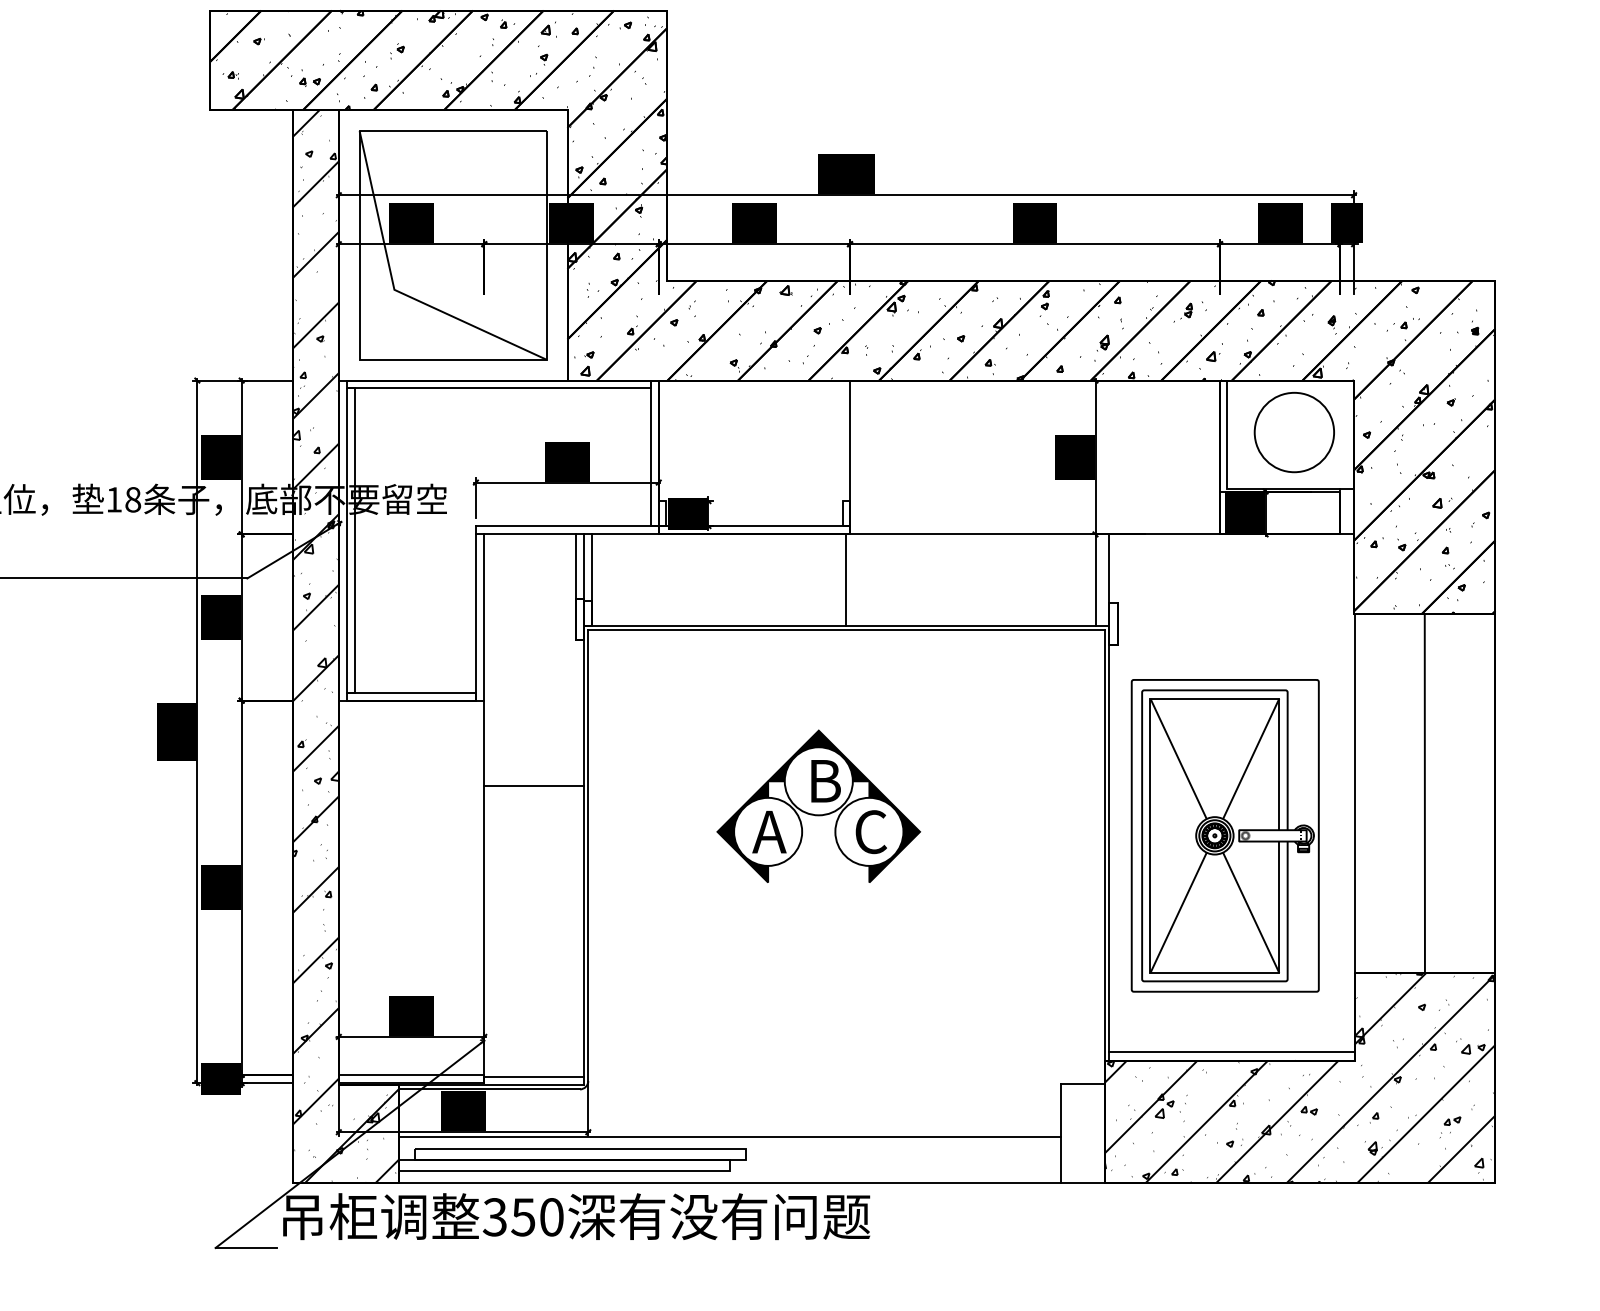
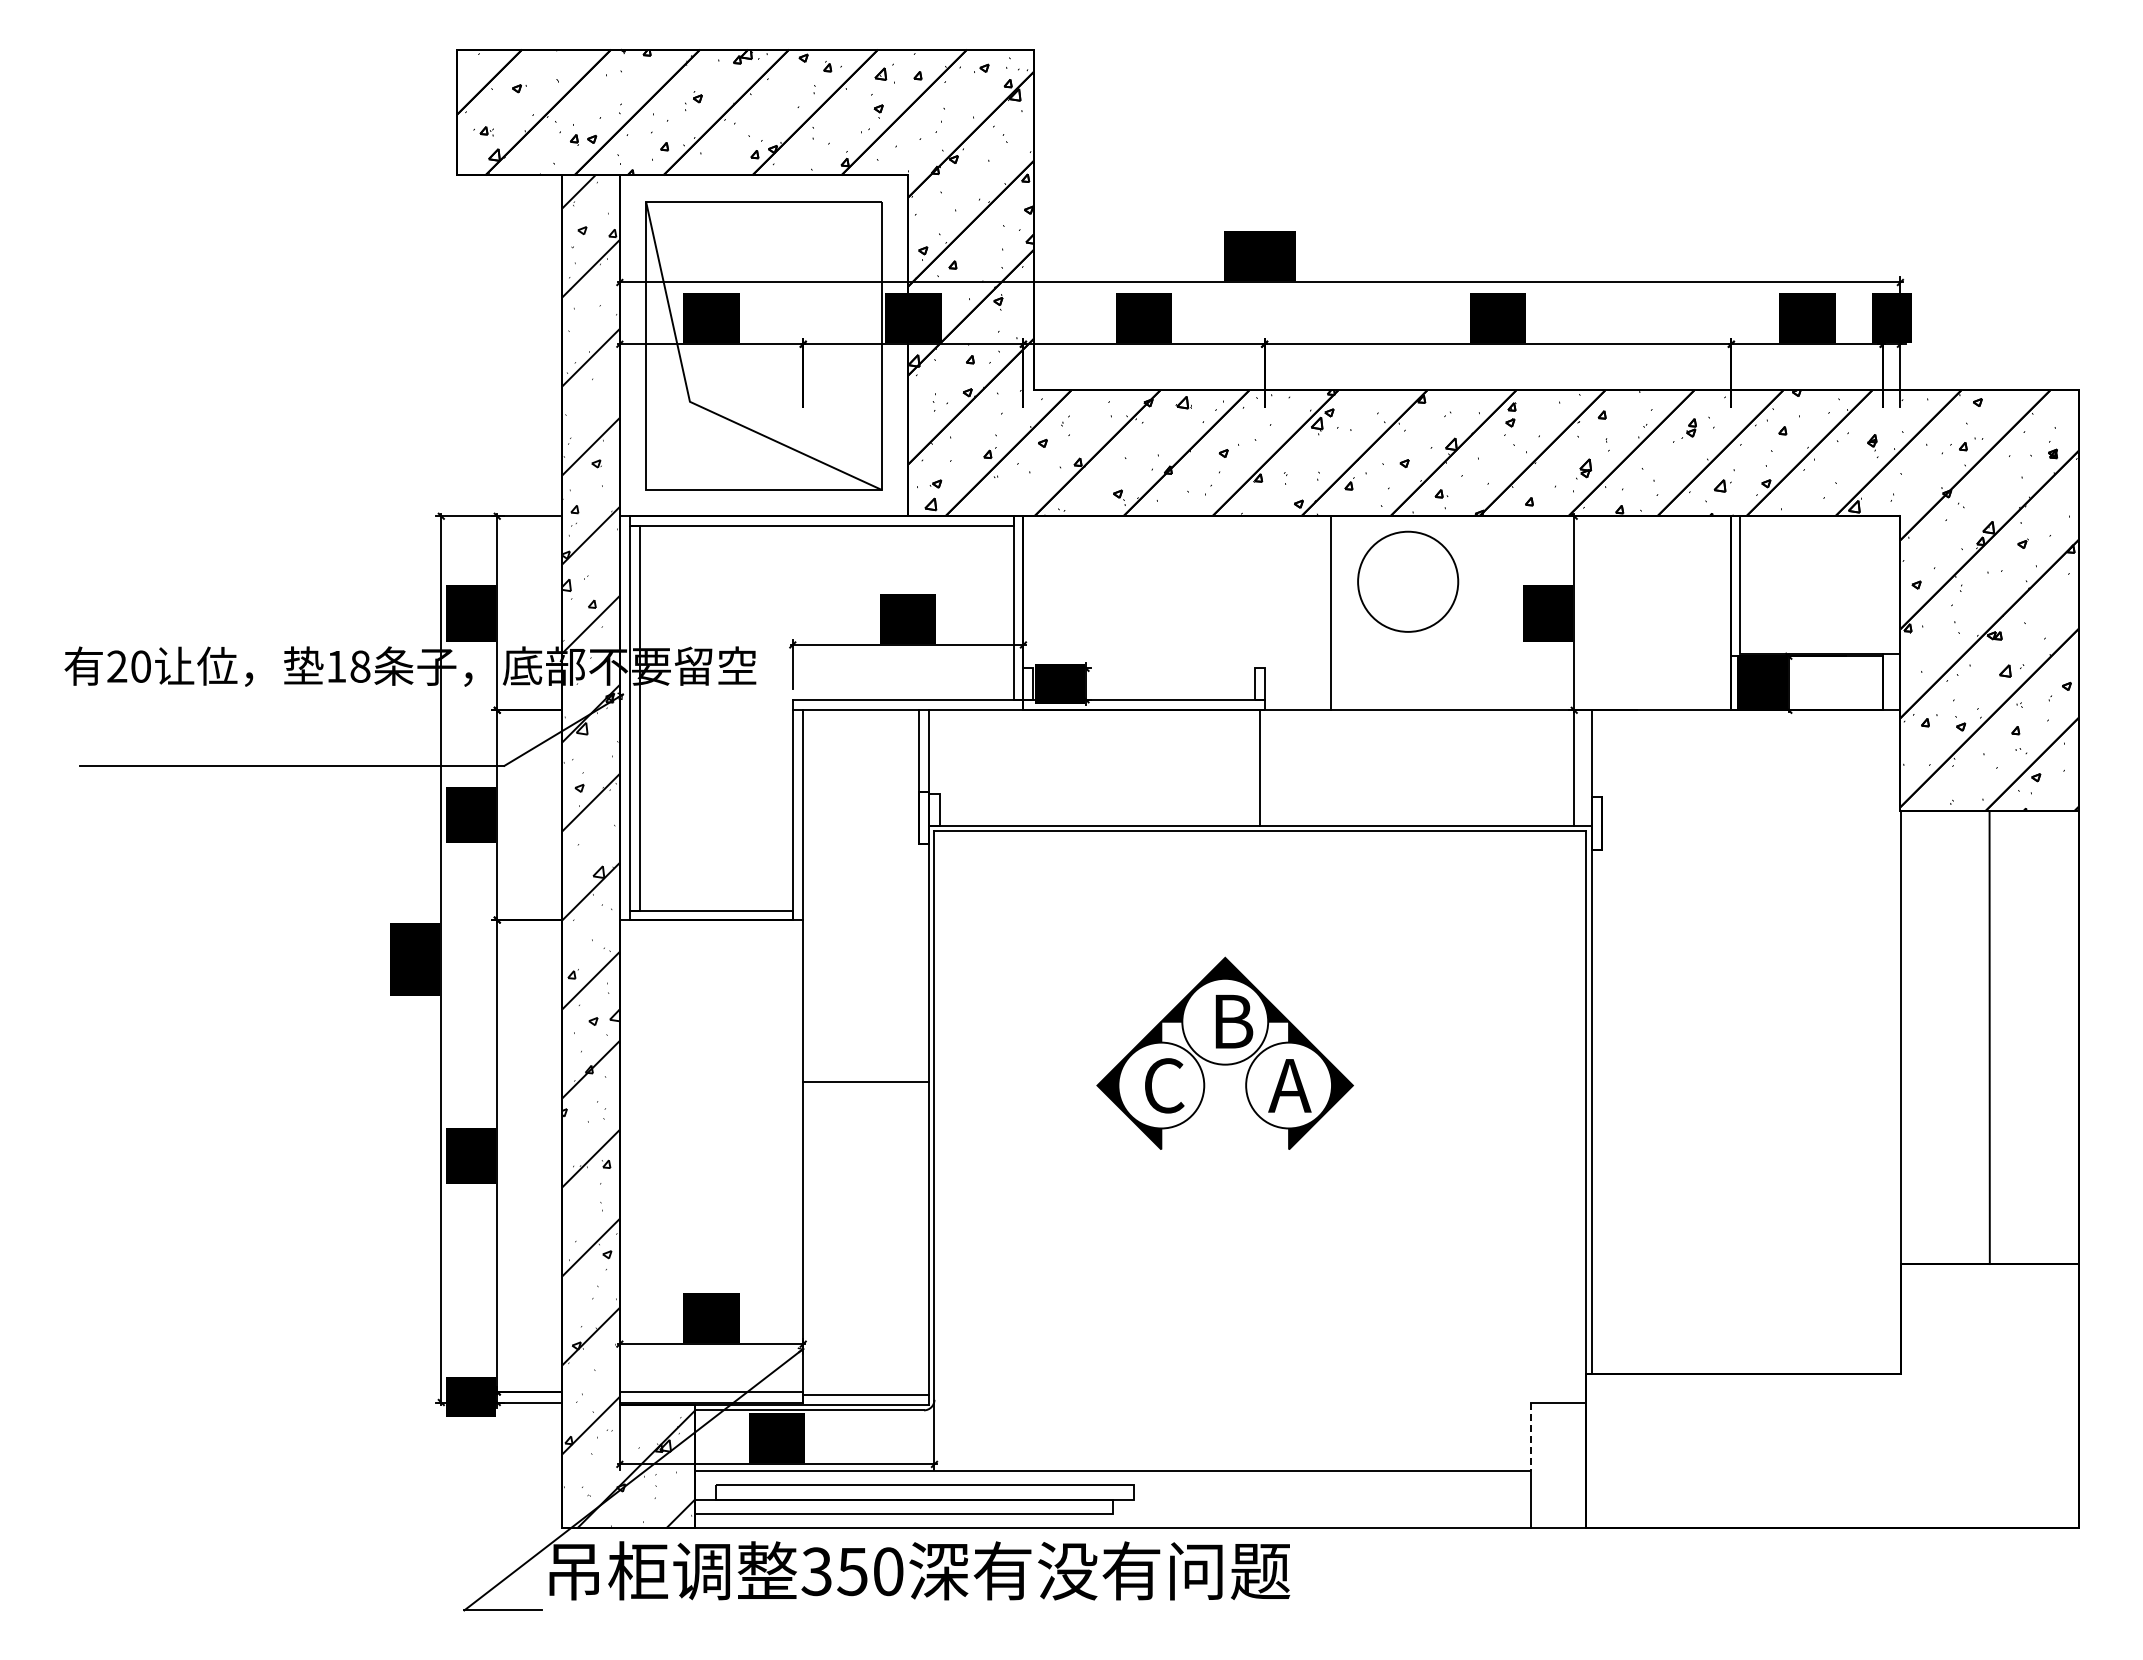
circle: (1294, 432) -> (1408, 581), moved
line: (849, 457) -> (1330, 613), moved
line: (592, 579) -> (939, 767), removed
line: (534, 785) -> (866, 1081), moved
text: (769, 831) -> (1162, 1085), A -> C
text: (869, 831) -> (1289, 1085), C -> A
part: (1224, 835) -> (1737, 1090), removed
line: (1231, 1052) -> (1745, 1363), removed
hatch: (1300, 1078) -> (1832, 1396), removed
line: (1061, 1110) -> (1531, 1436), solid -> dashed

